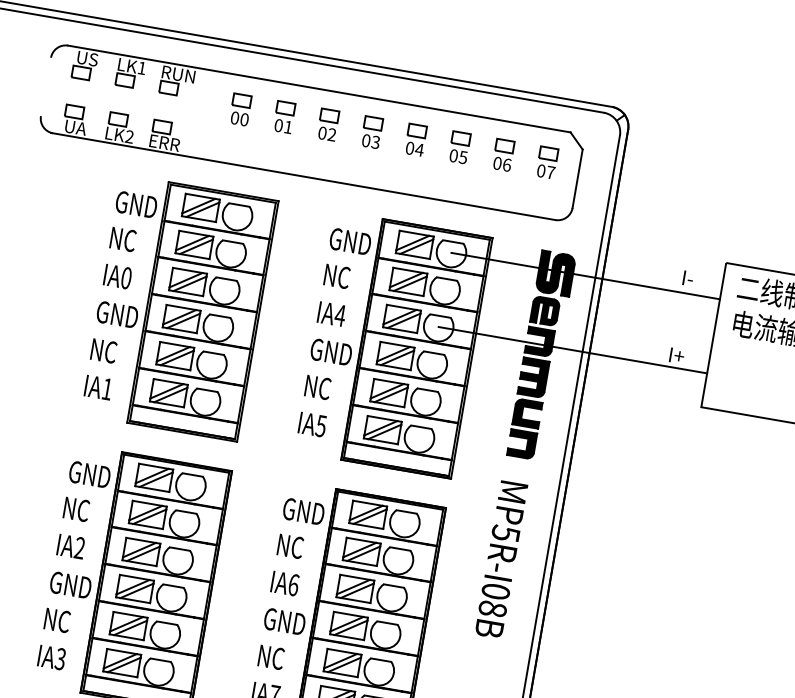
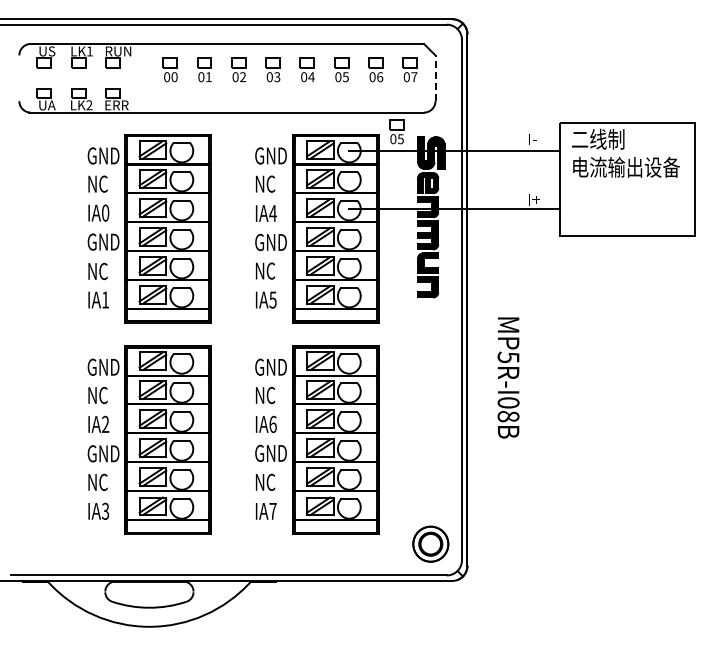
line: (577, 179) -> (435, 78), solid -> dashed
part: (516, 238) -> (396, 131), added
text: (501, 559) -> (508, 377), moved

